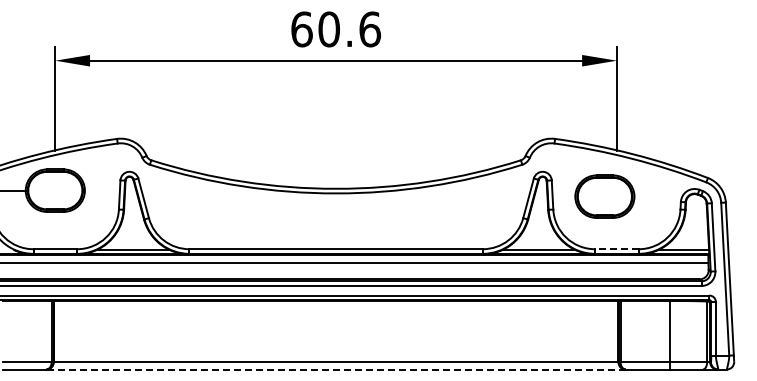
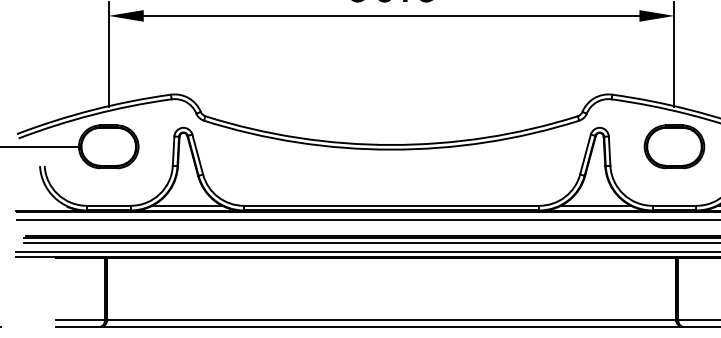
part: (604, 196) -> (674, 146), moved
line: (616, 249) -> (674, 206), dashed -> solid
line: (336, 369) -> (392, 326), dashed -> solid

